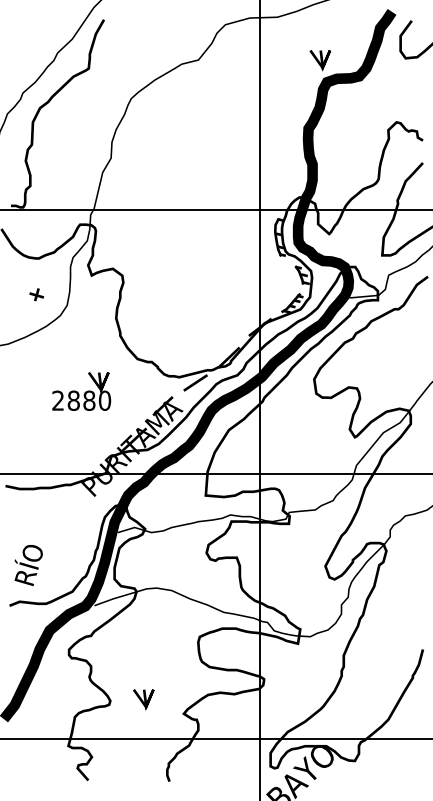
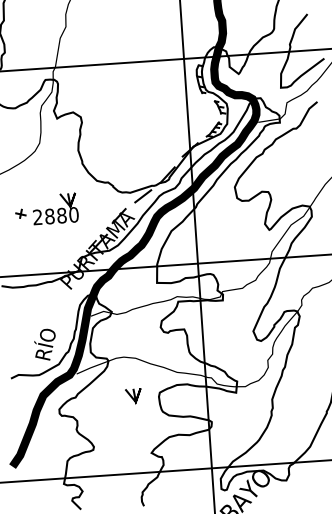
part: (36, 294) -> (20, 213), moved
text: (28, 565) -> (45, 344), moved
line: (142, 699) -> (132, 396), moved

